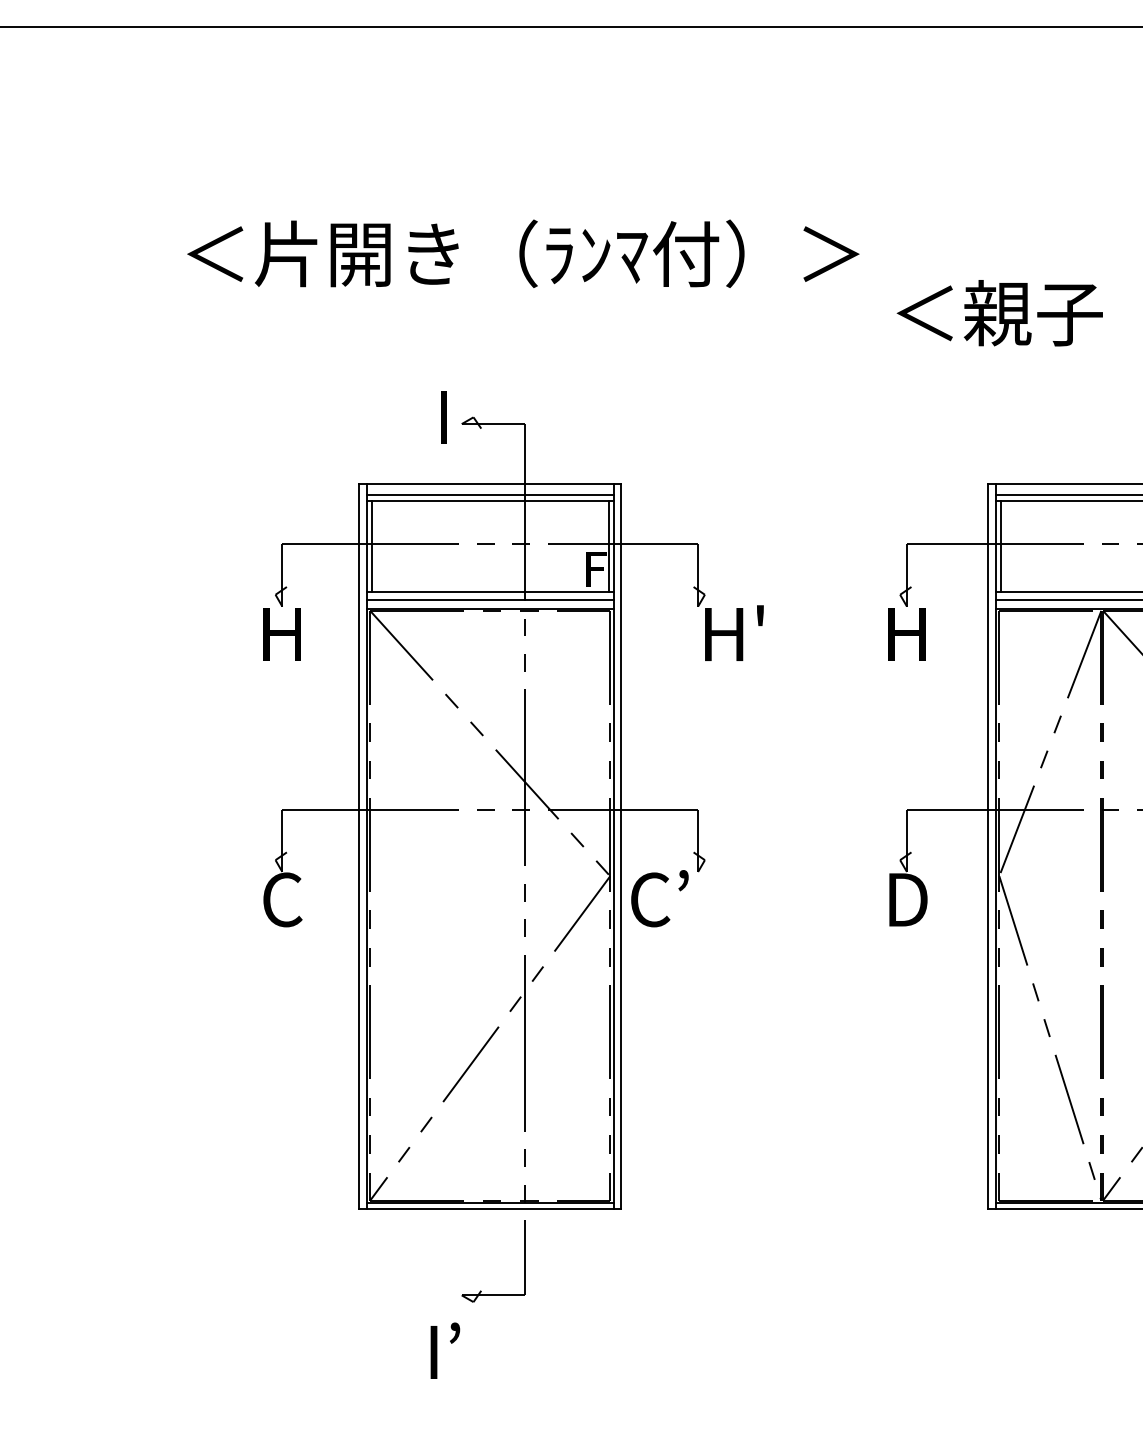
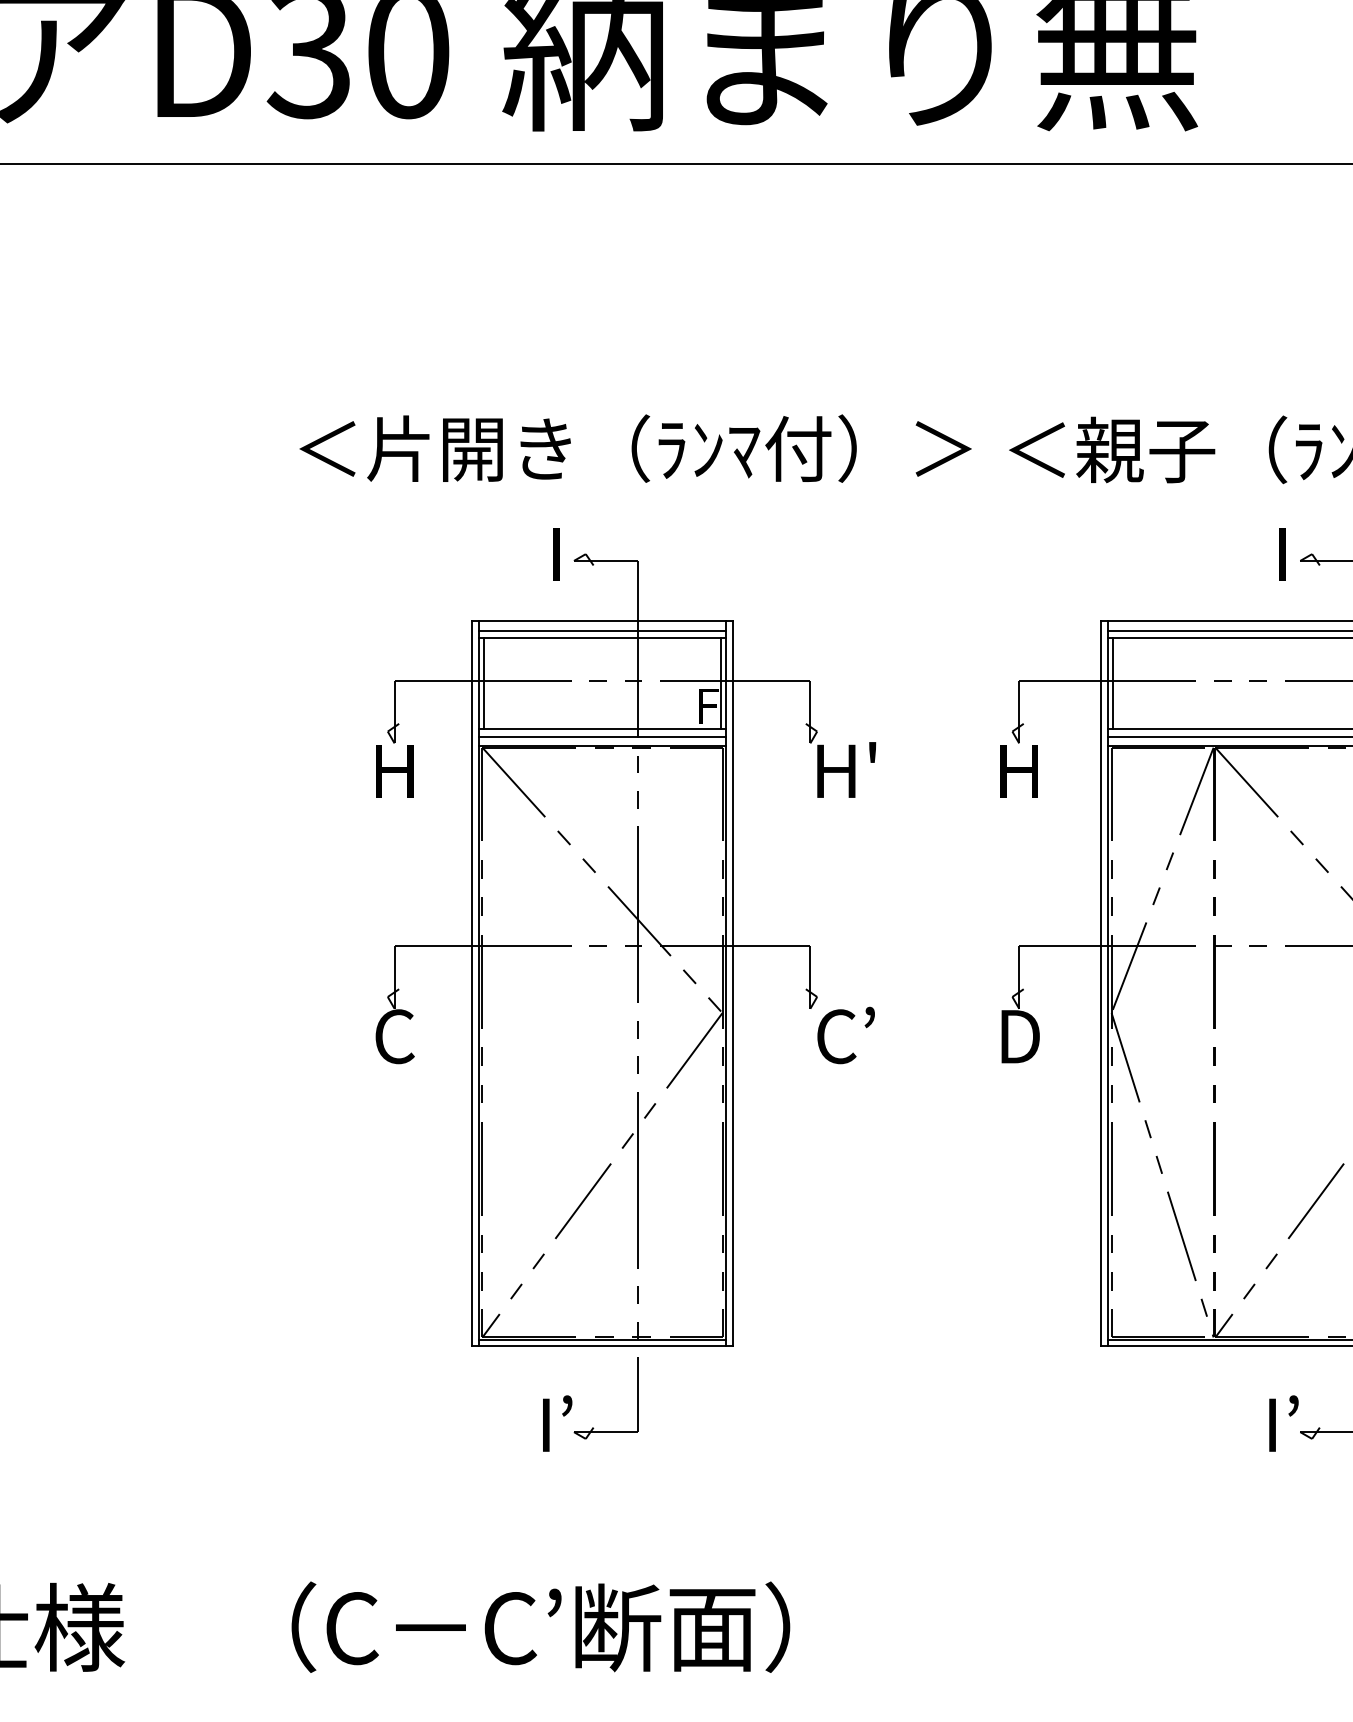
text: (523, 253) -> (635, 448), moved
text: (659, 898) -> (845, 1035), moved
text: (445, 1350) -> (557, 1423), moved

